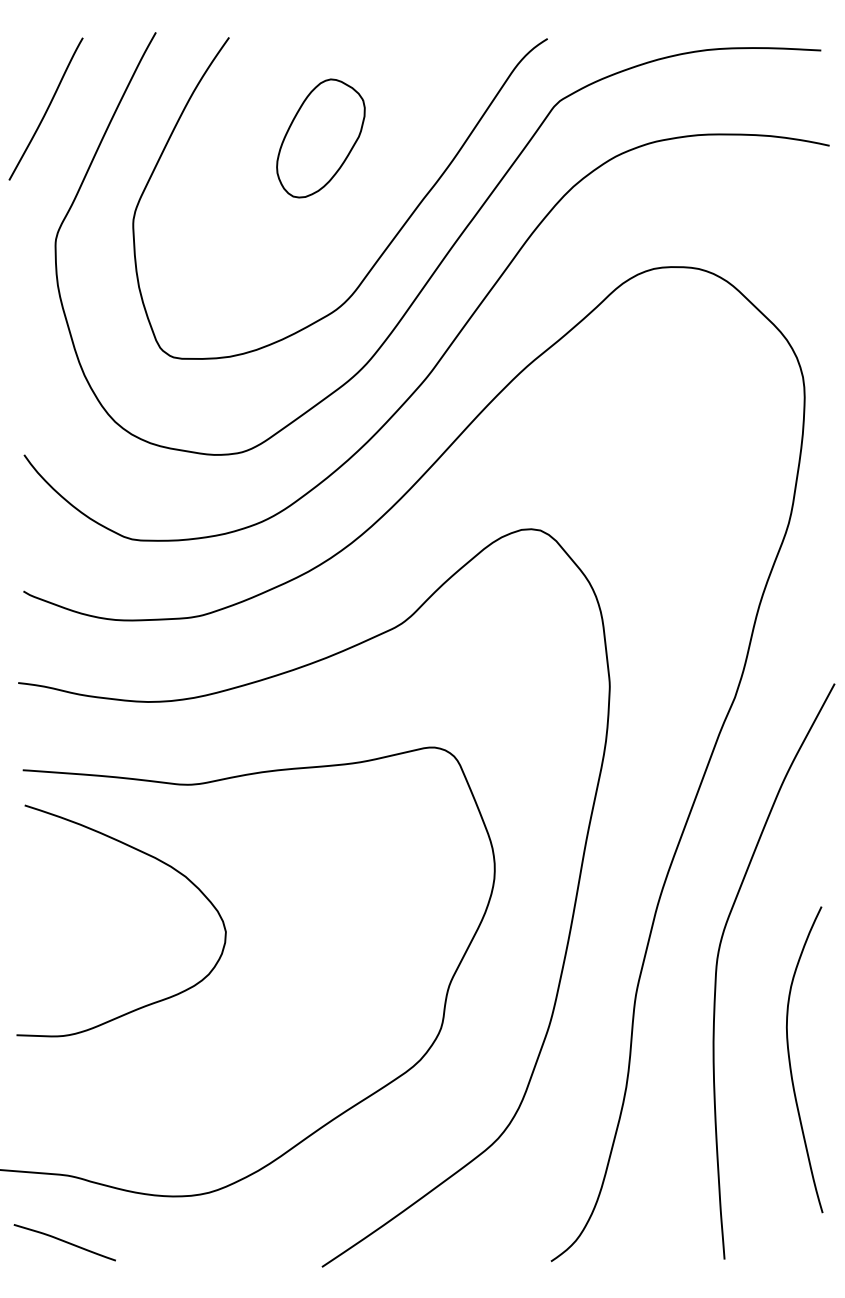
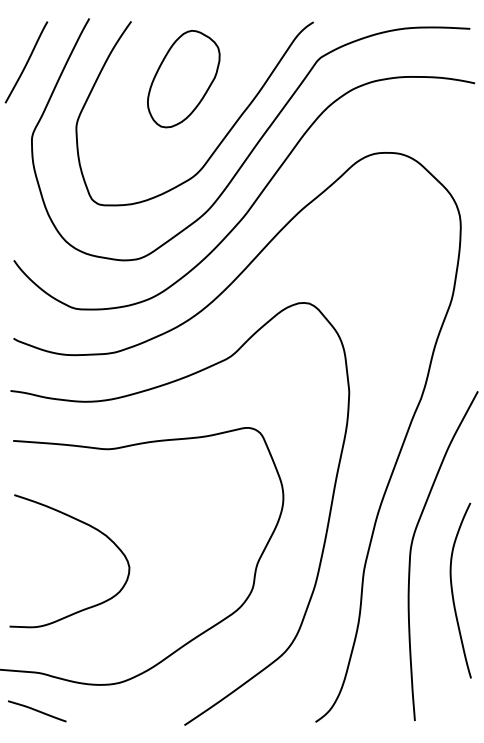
part: (320, 138) -> (183, 79), size x1.43
curve: (143, 855) -> (82, 523), moved
curve: (791, 1061) -> (453, 591), moved

